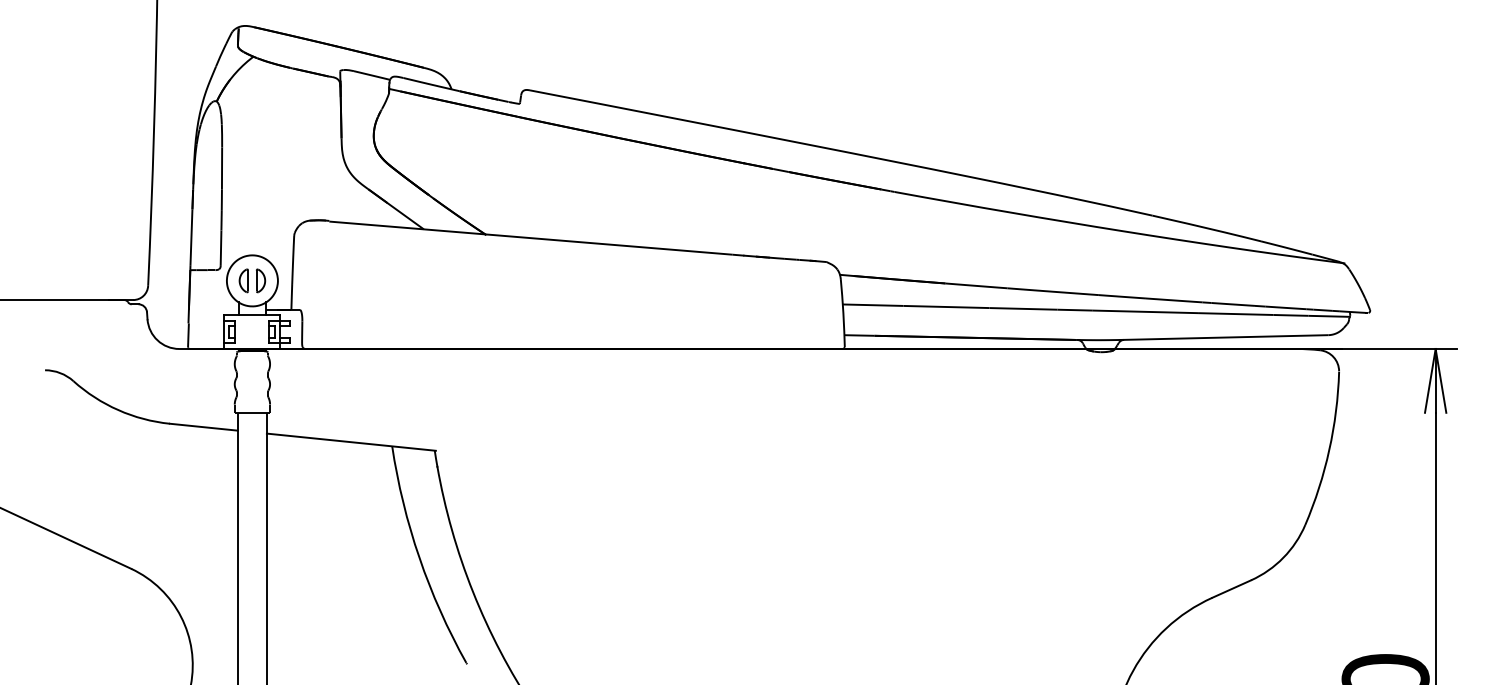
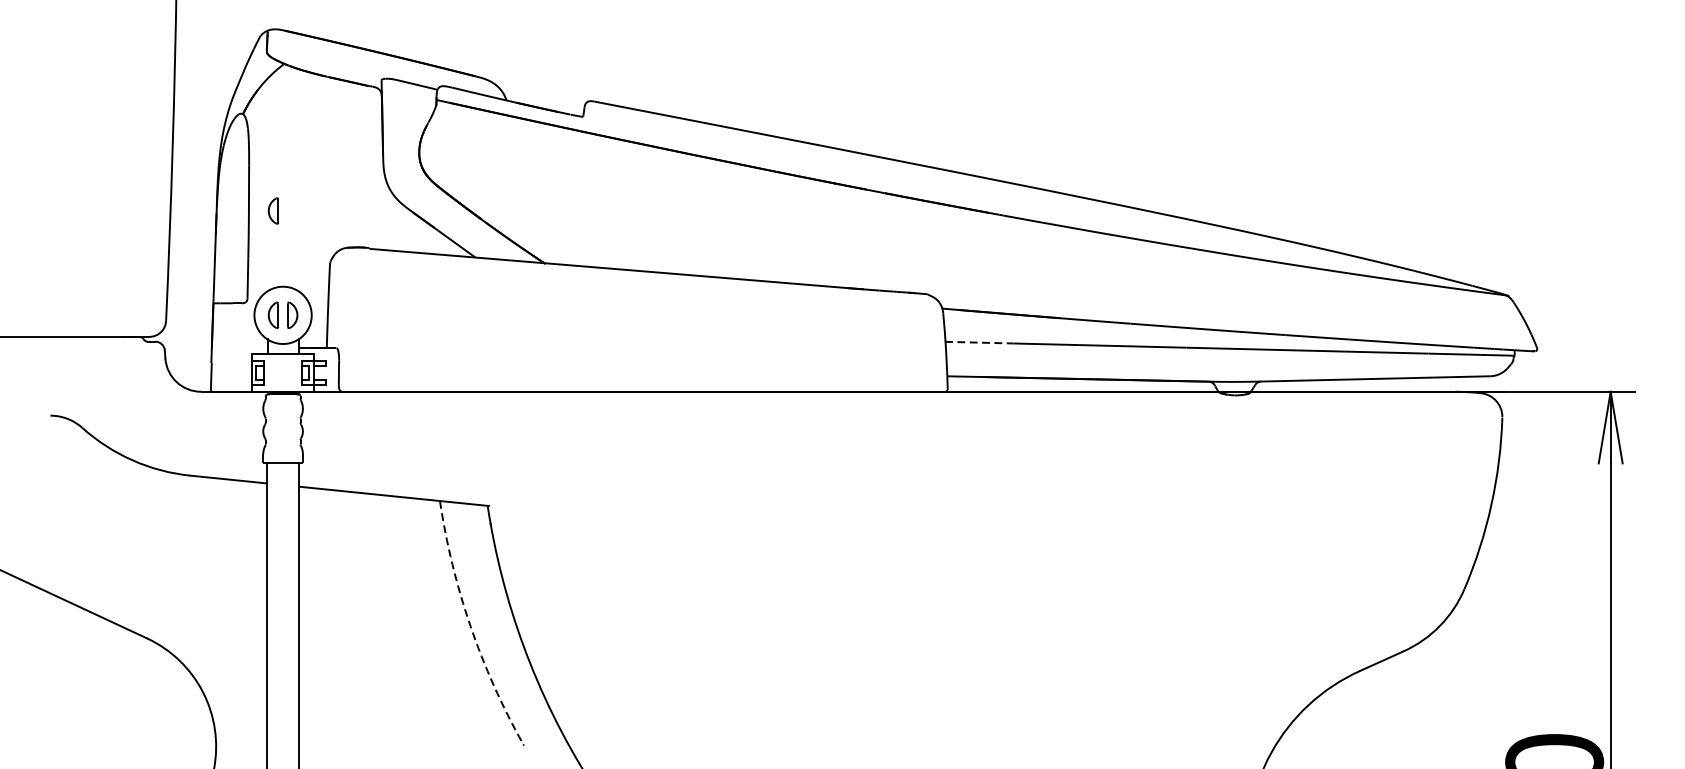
part: (243, 187) -> (273, 210), added
line: (872, 305) -> (978, 342), solid -> dashed
arc: (419, 557) -> (470, 625), solid -> dashed

